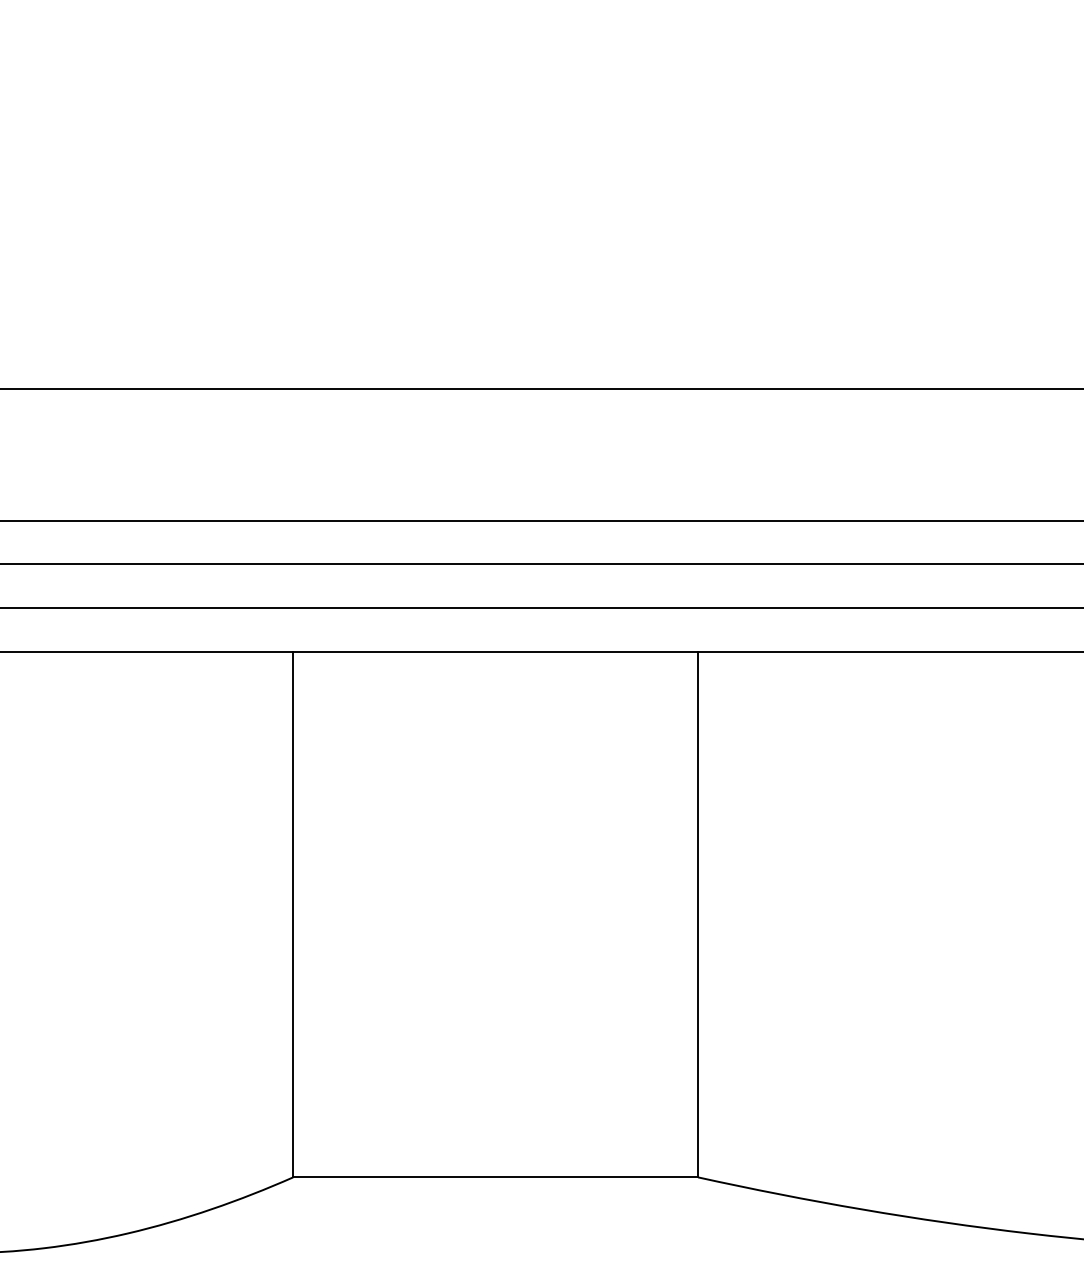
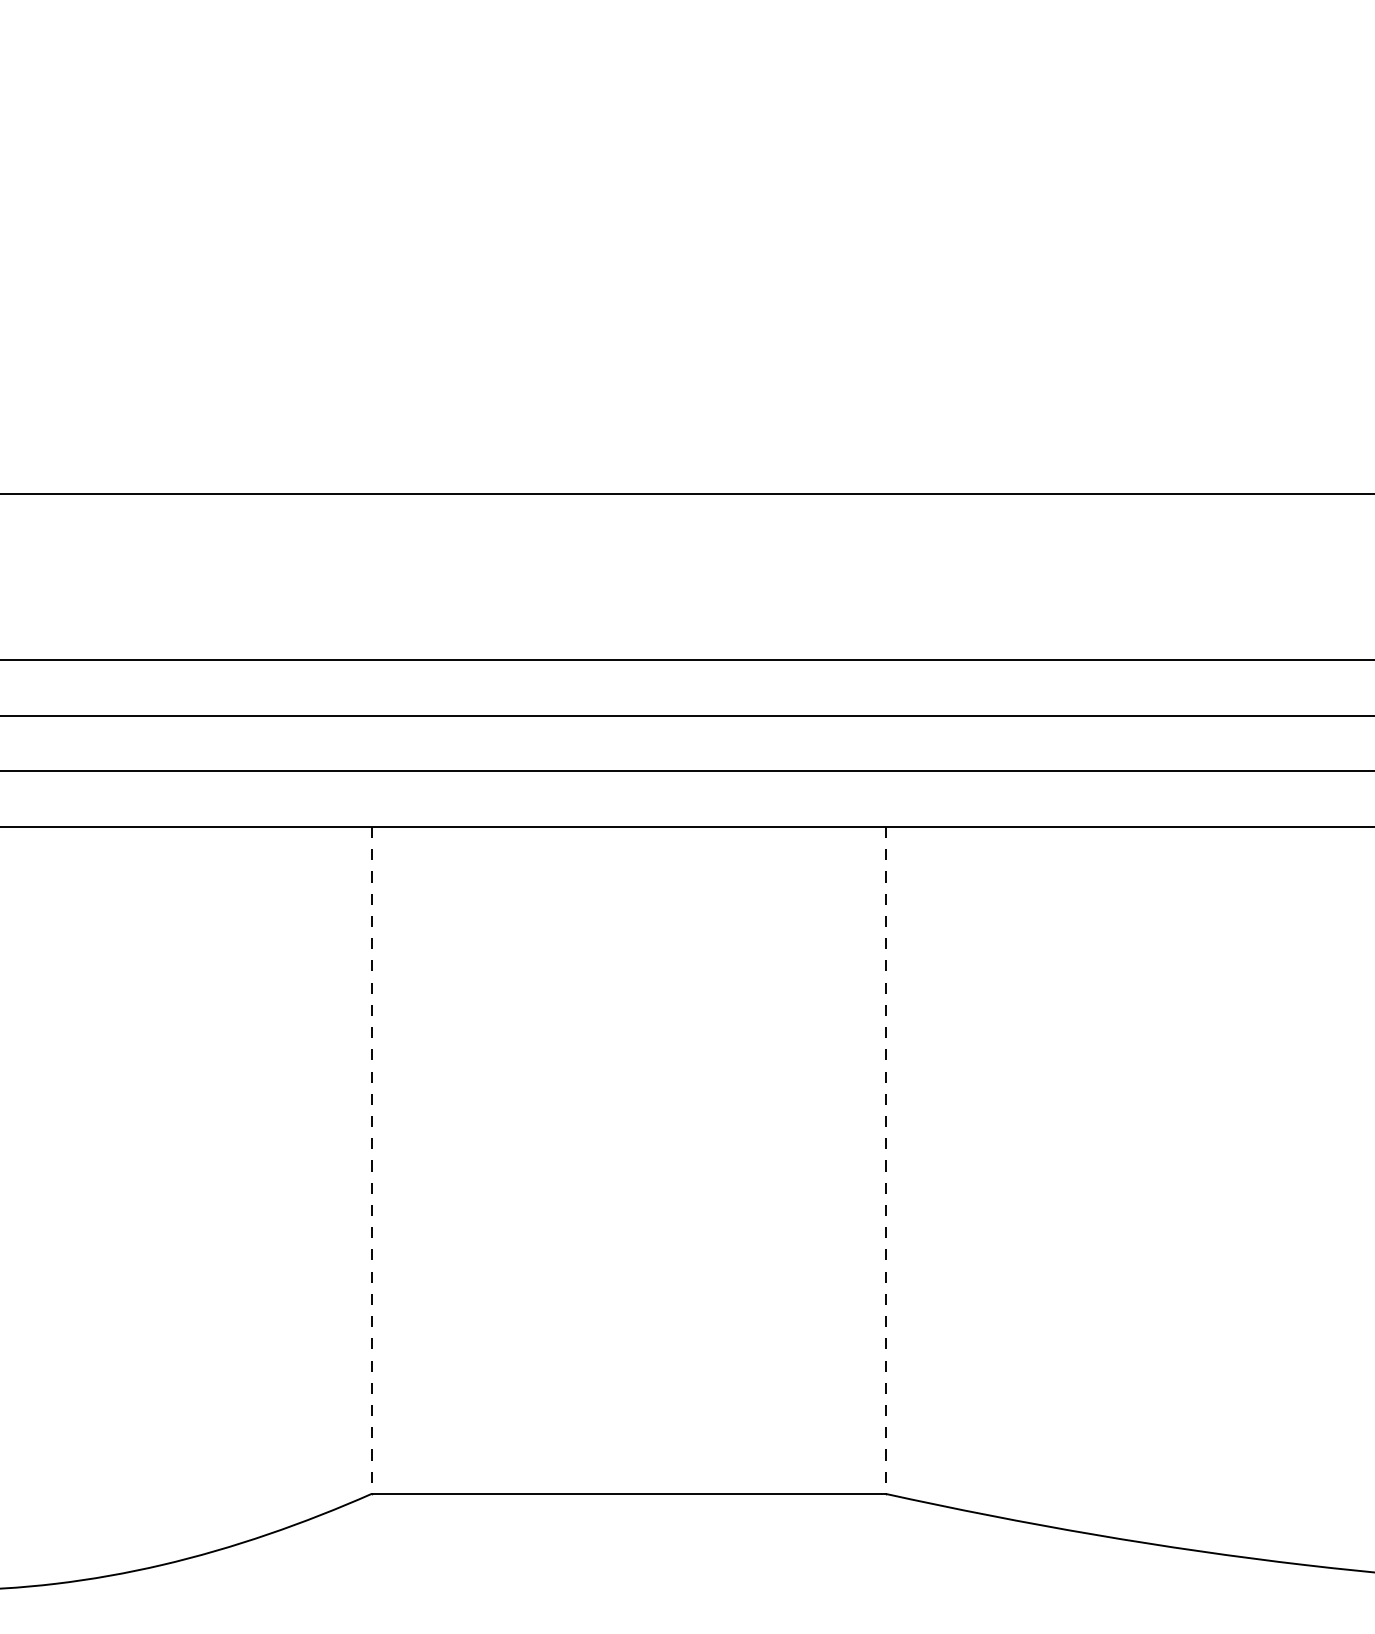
line: (292, 914) -> (371, 1160), solid -> dashed
line: (698, 914) -> (885, 1160), solid -> dashed

